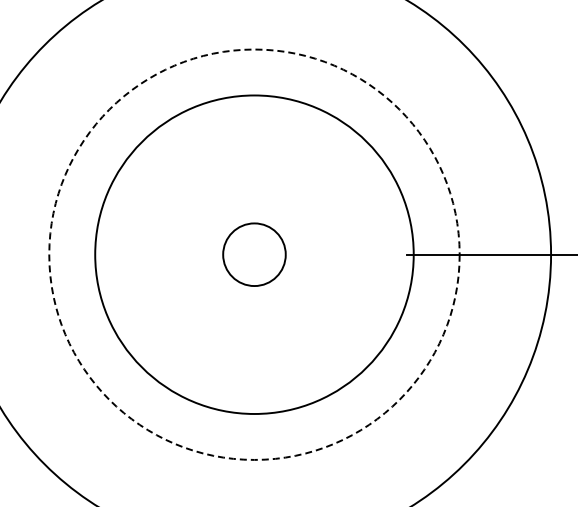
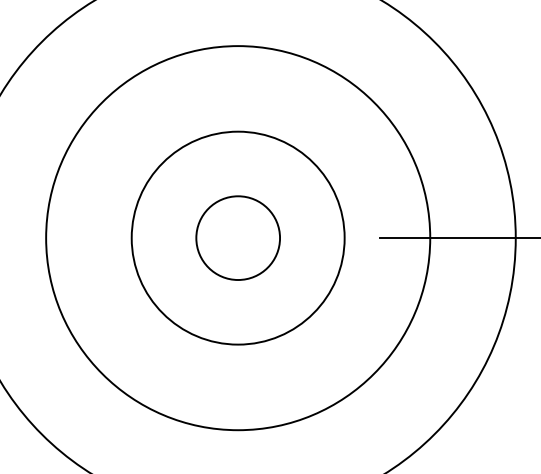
circle: (254, 254) -> (238, 237), dashed -> solid
circle: (254, 254) -> (238, 237), size x0.71
circle: (254, 254) -> (238, 237), size x1.43

